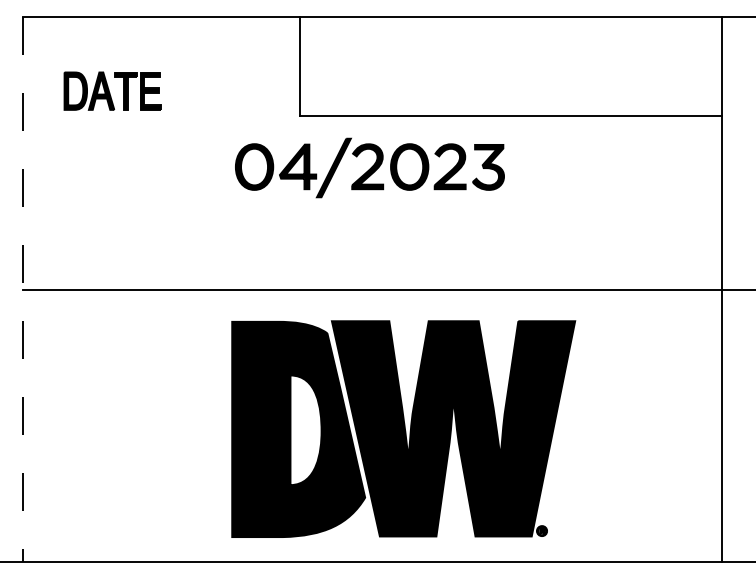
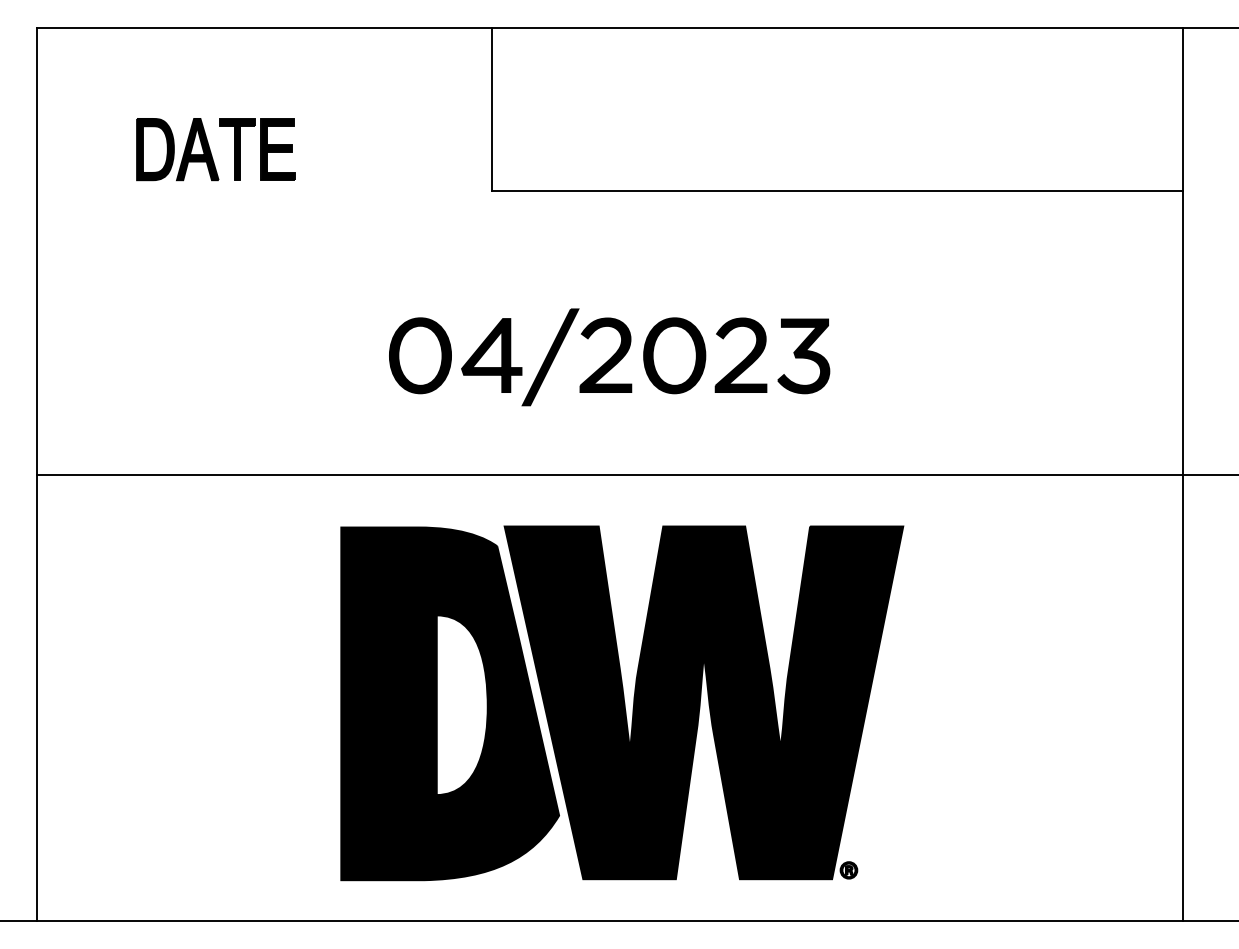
part: (112, 90) -> (215, 148), moved
part: (369, 167) -> (608, 356), moved
line: (22, 290) -> (36, 476), dashed -> solid
part: (403, 428) -> (621, 702), moved

